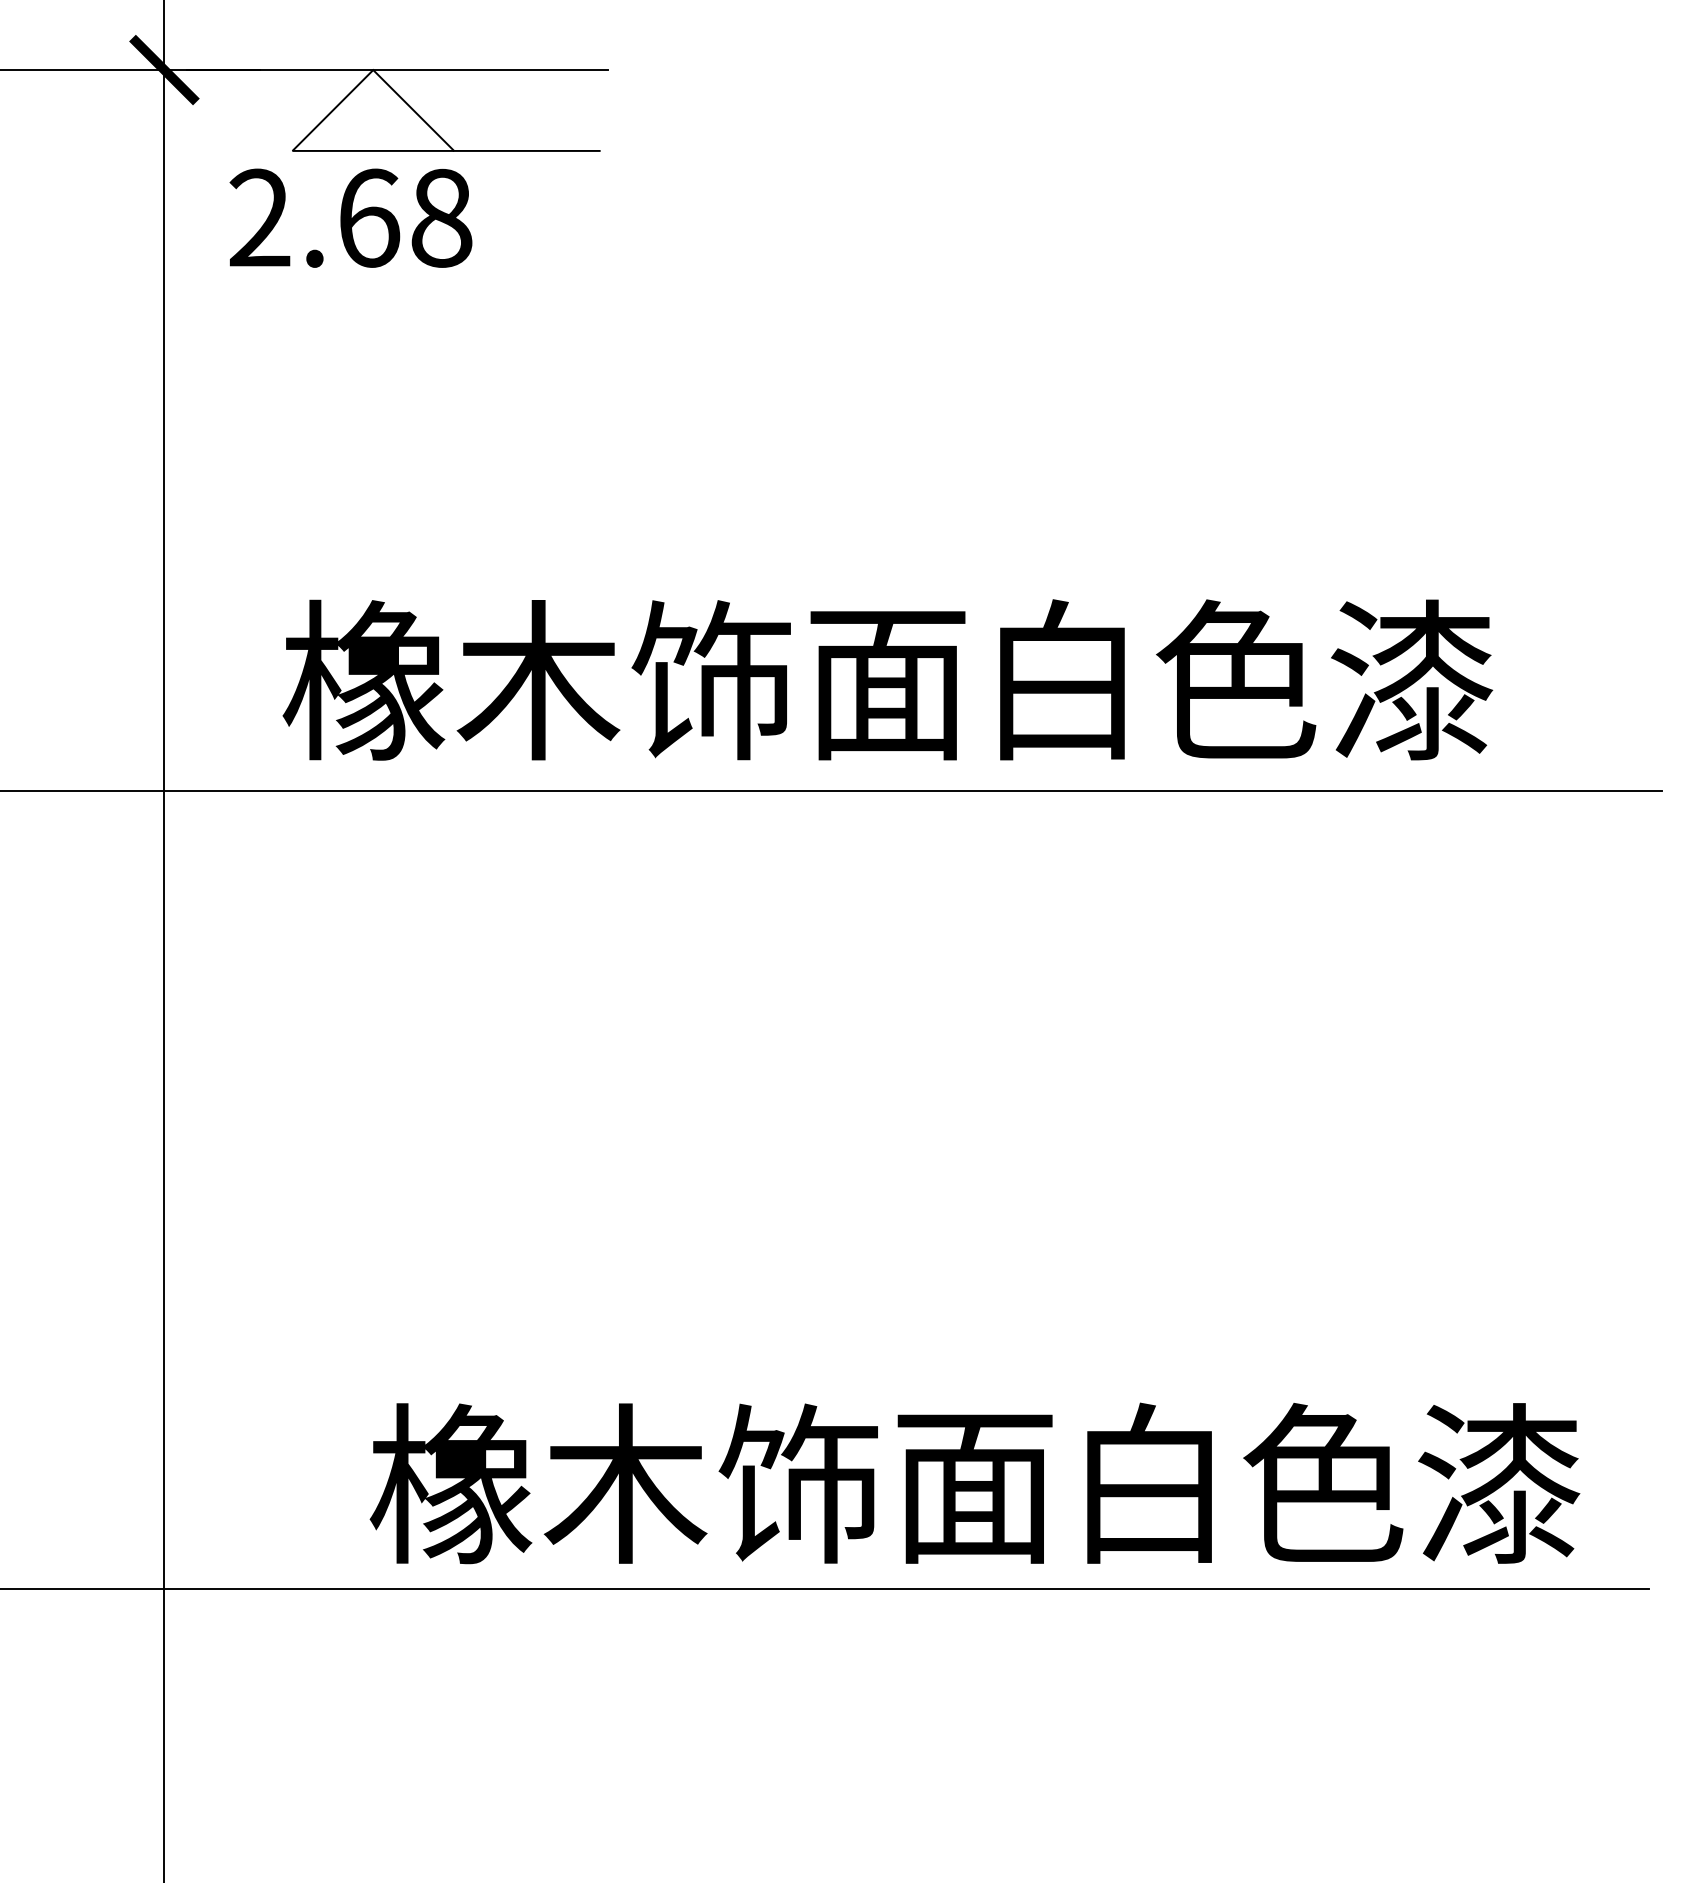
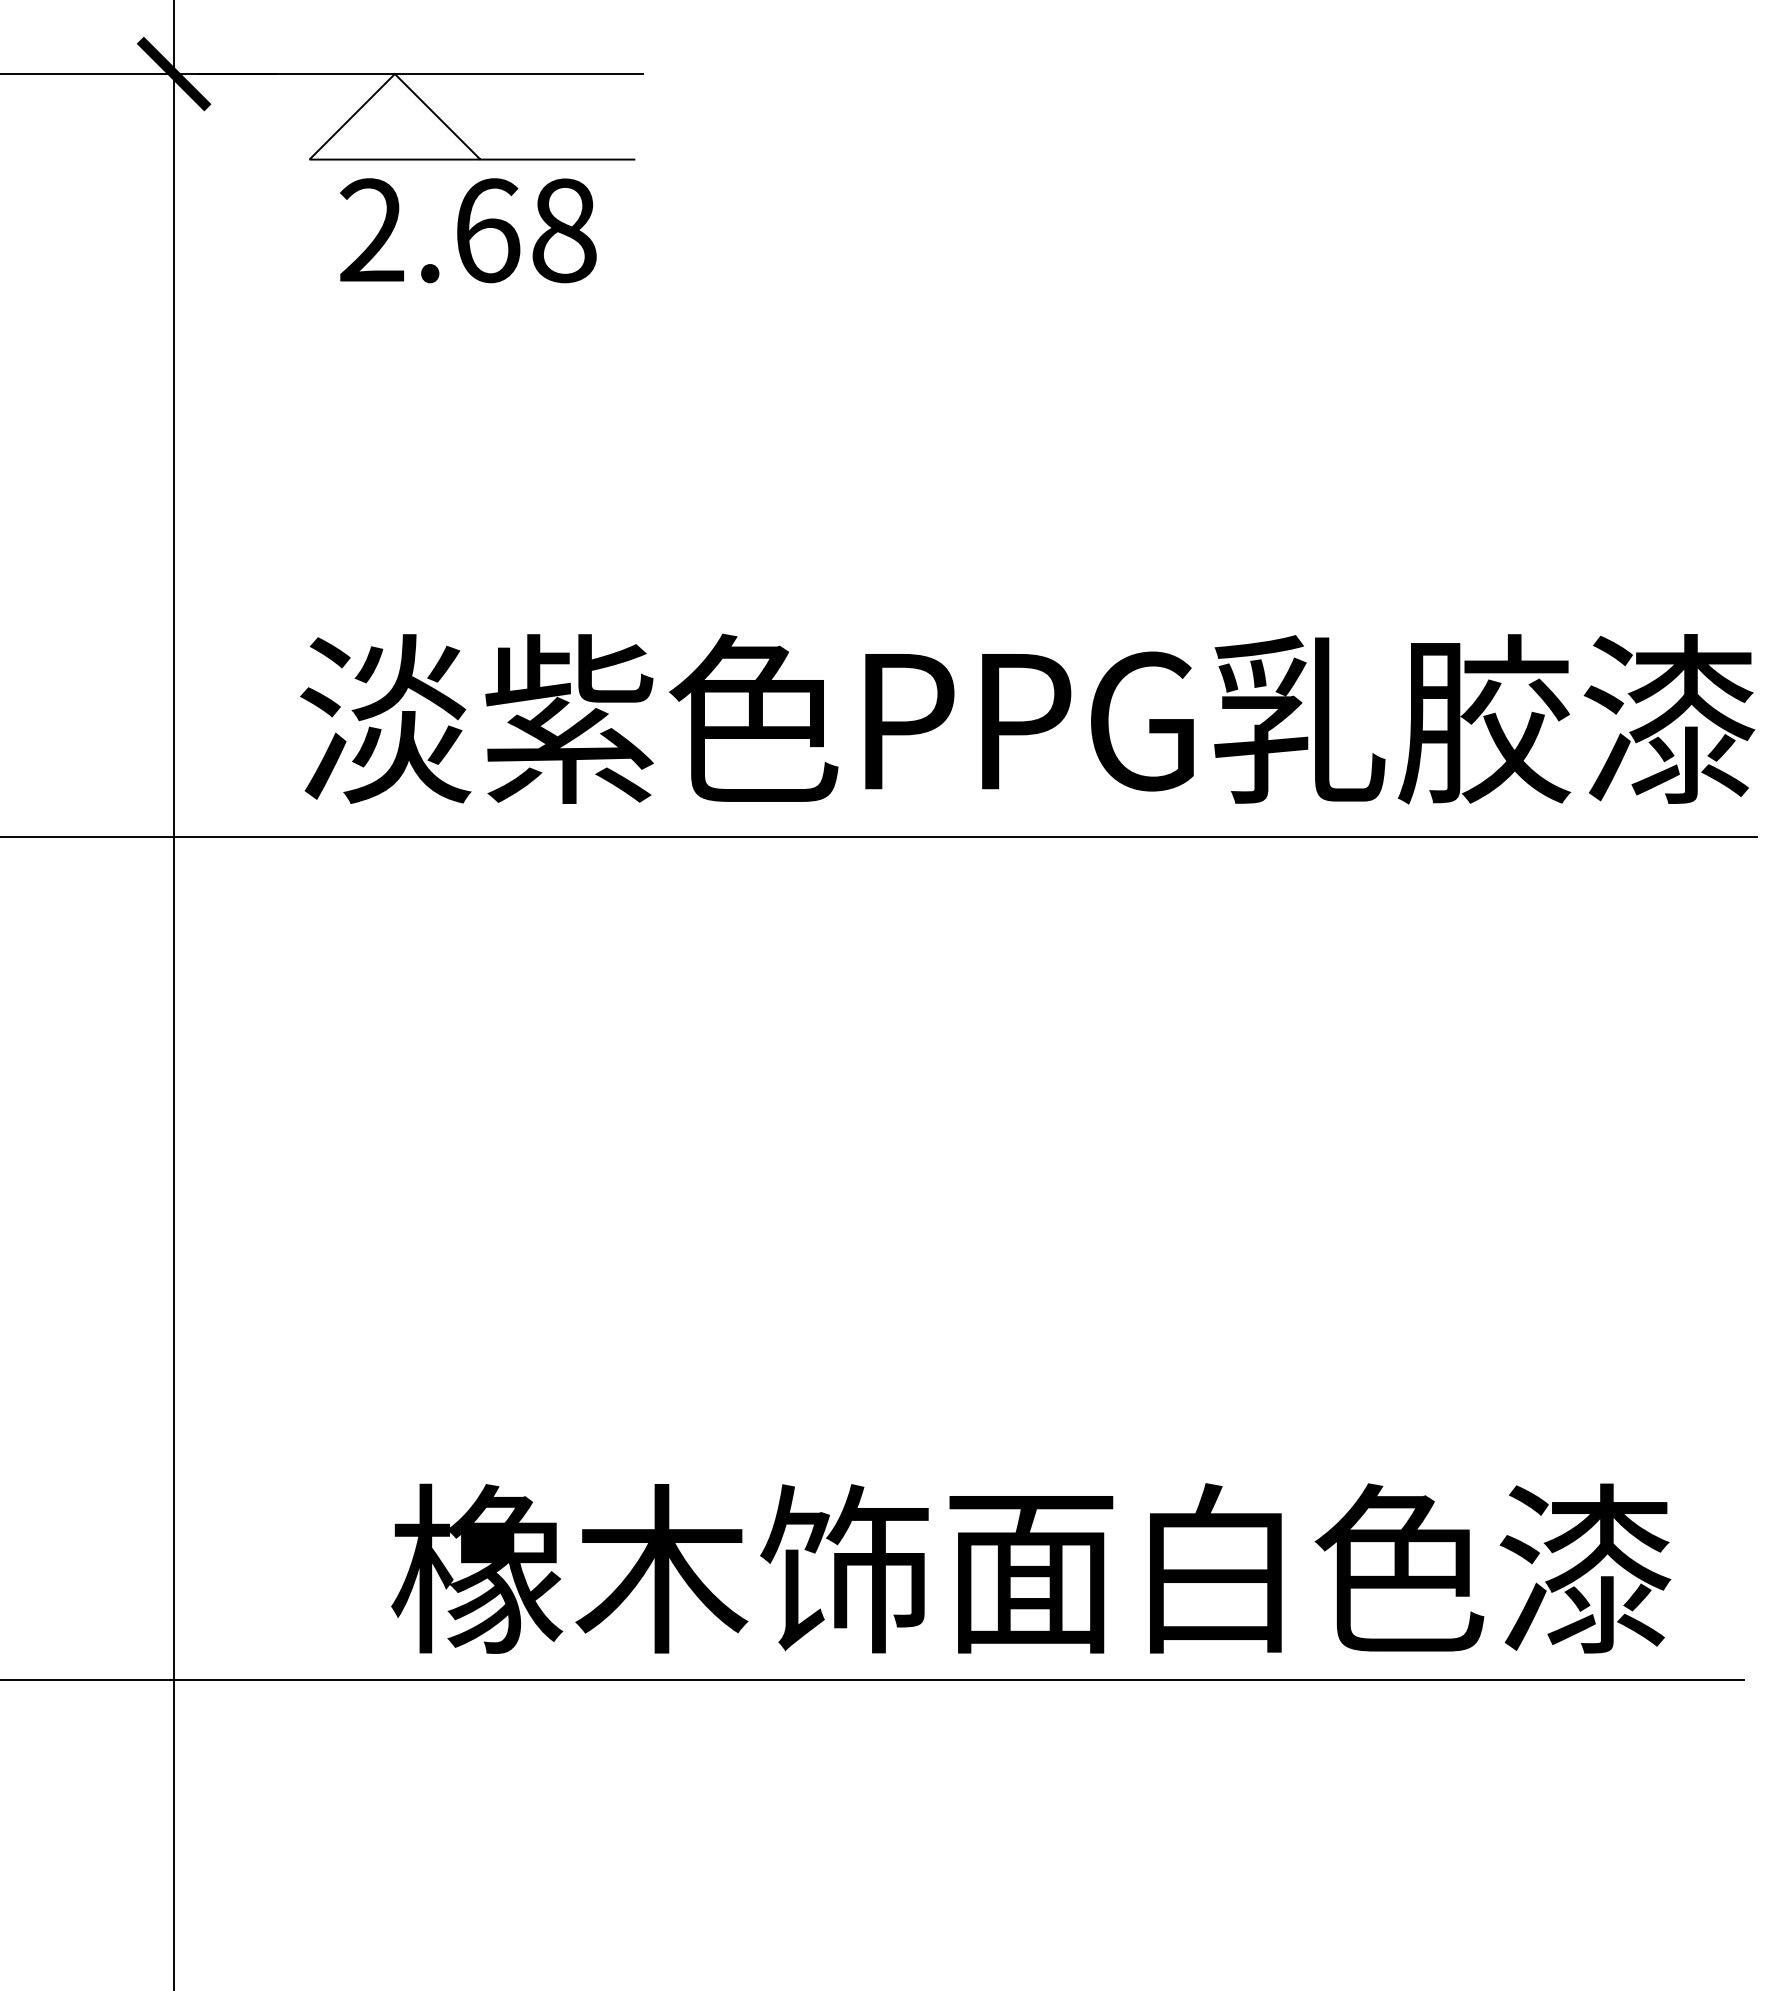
text: (351, 218) -> (468, 230), moved
text: (971, 679) -> (1027, 718), 橡木饰面白色漆 -> 淡紫色PPG乳胶漆

